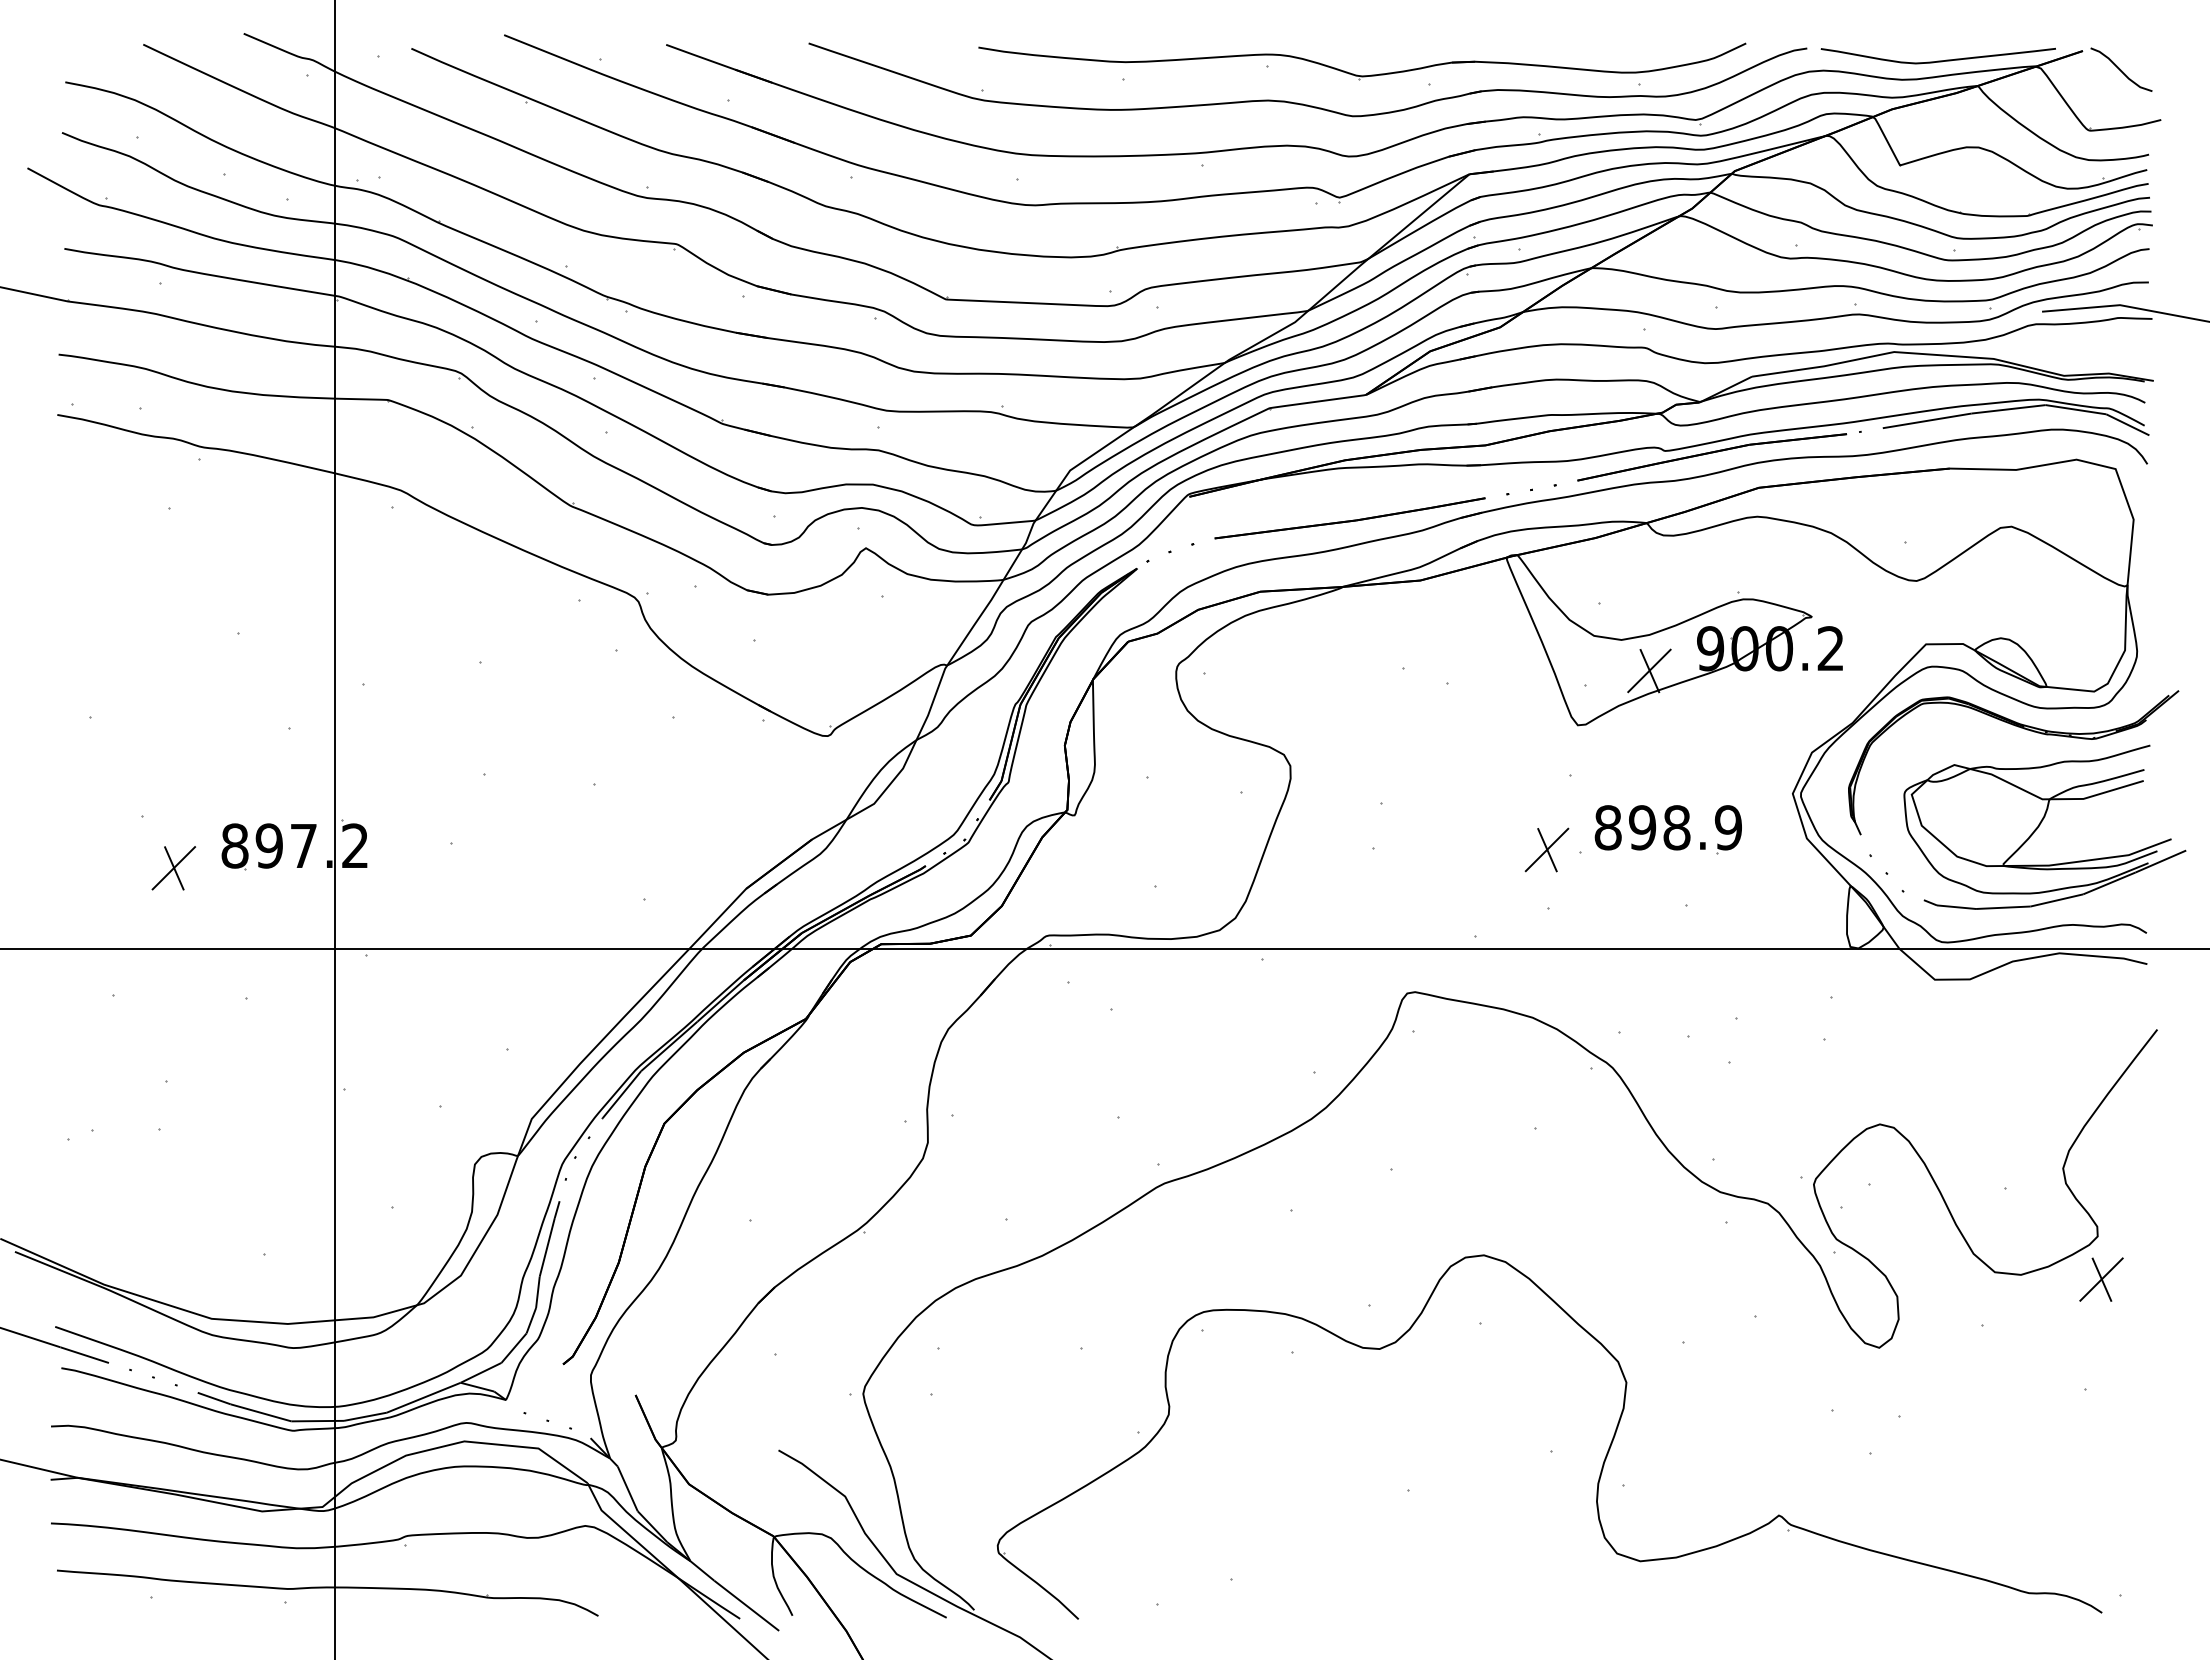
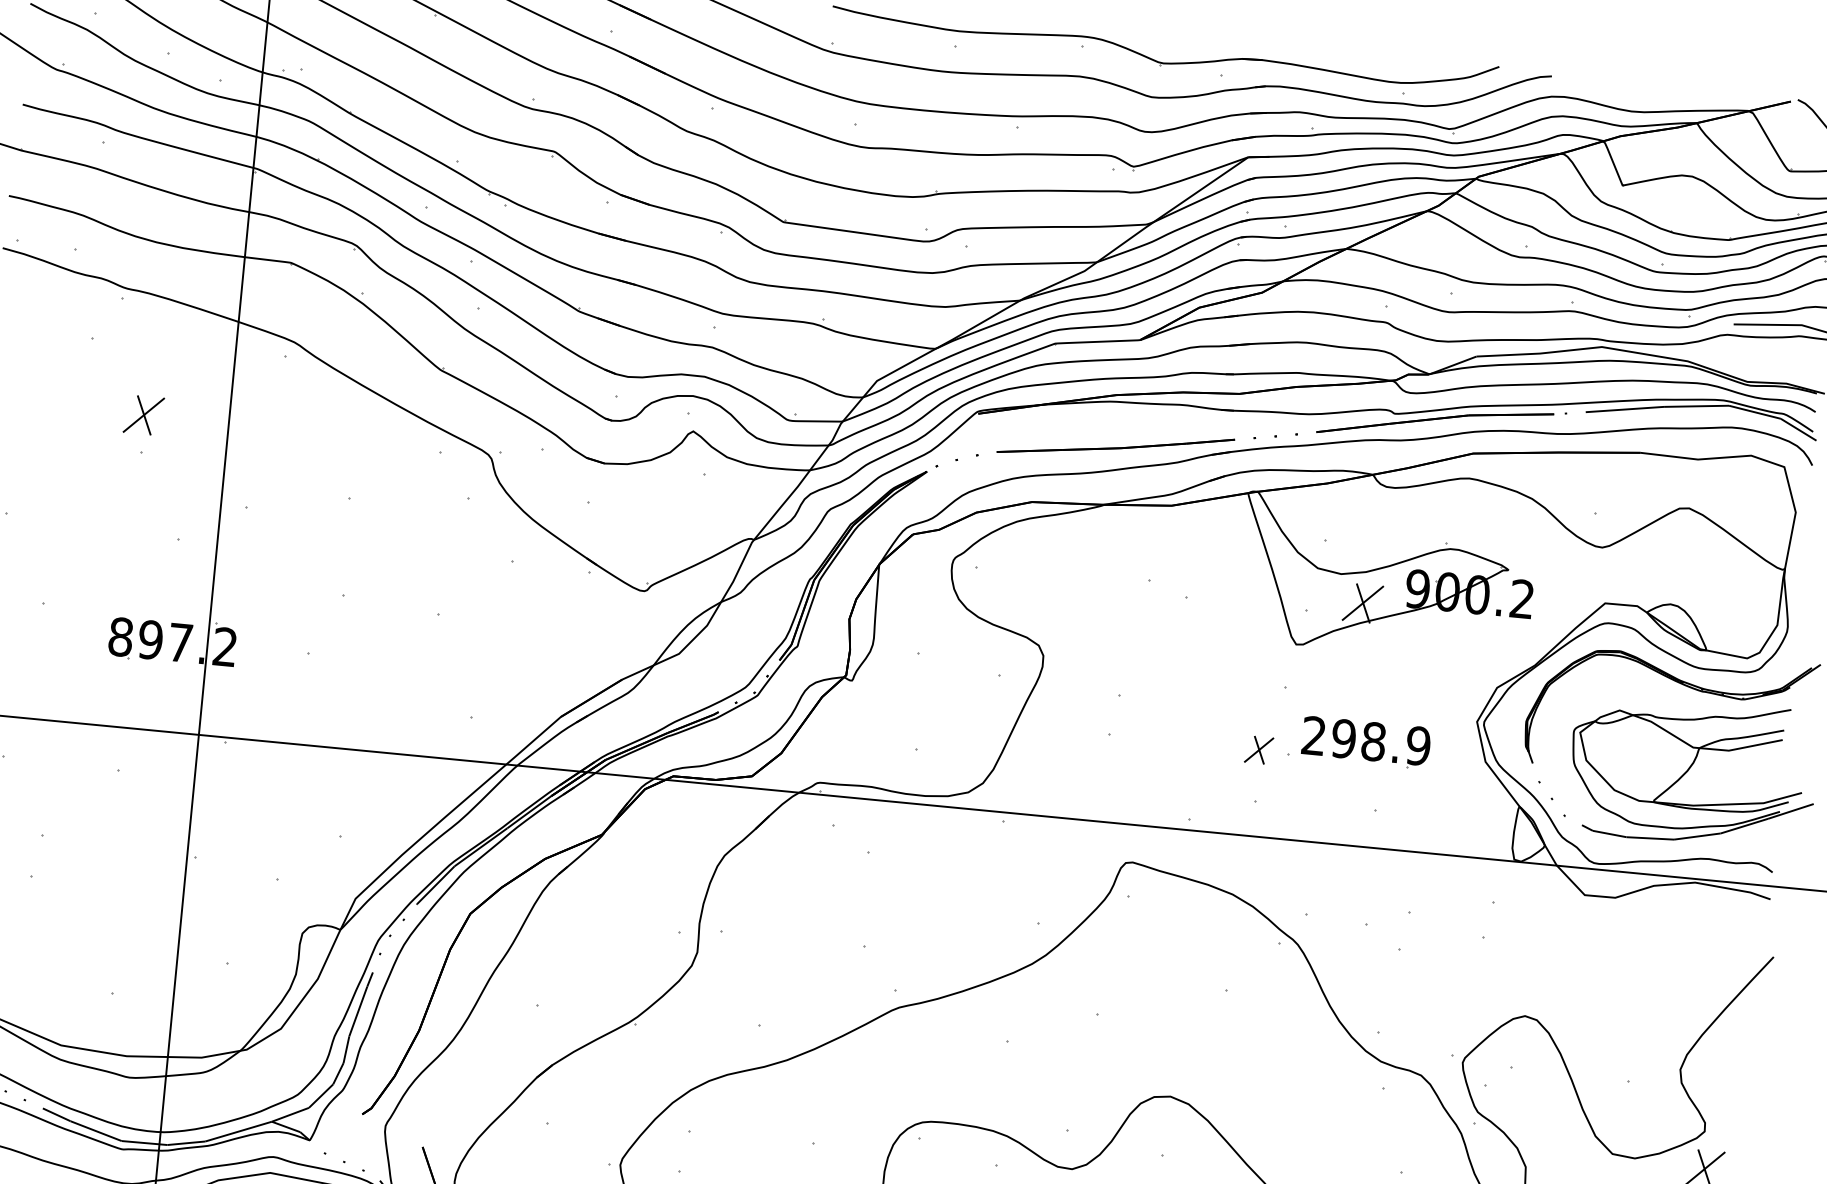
curve: (1937, 60) -> (1663, 97), removed
text: (1607, 827) -> (1313, 735), 898.9 -> 298.9
part: (1546, 849) -> (1258, 749), size x0.7
part: (173, 868) -> (143, 415), moved

